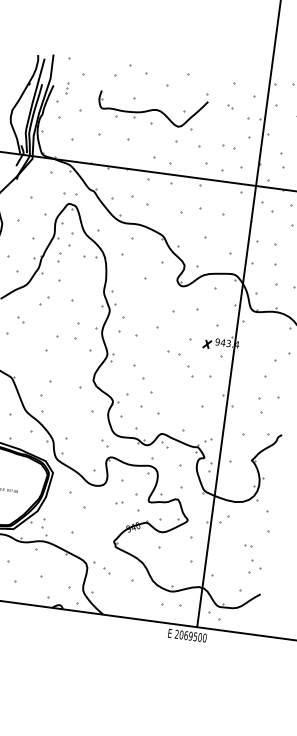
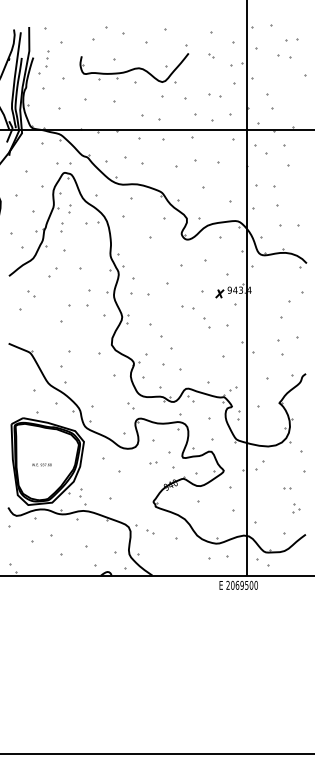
part: (67, 88) -> (47, 58), size x1.43
part: (69, 239) -> (69, 208), size x0.62
part: (254, 567) -> (296, 508), size x0.62

